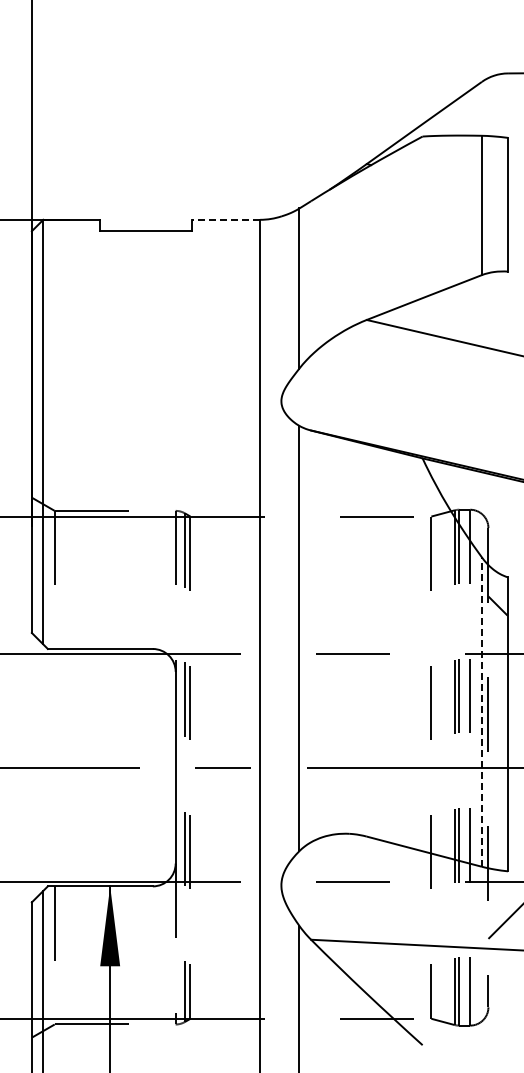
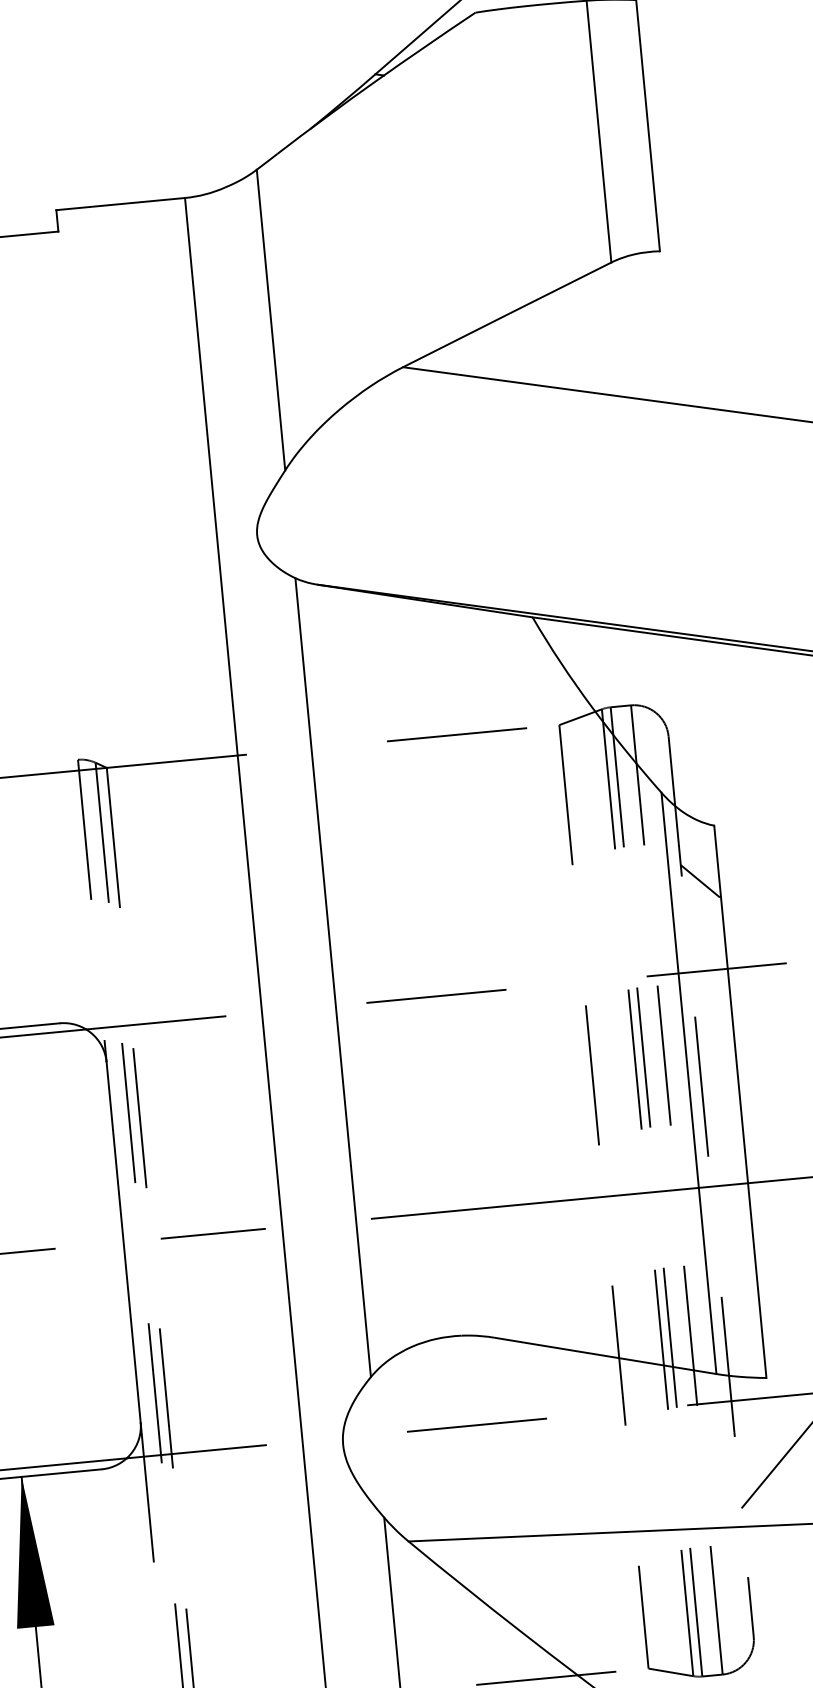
line: (225, 219) -> (119, 203), dashed -> solid
line: (481, 712) -> (688, 1084), dashed -> solid

